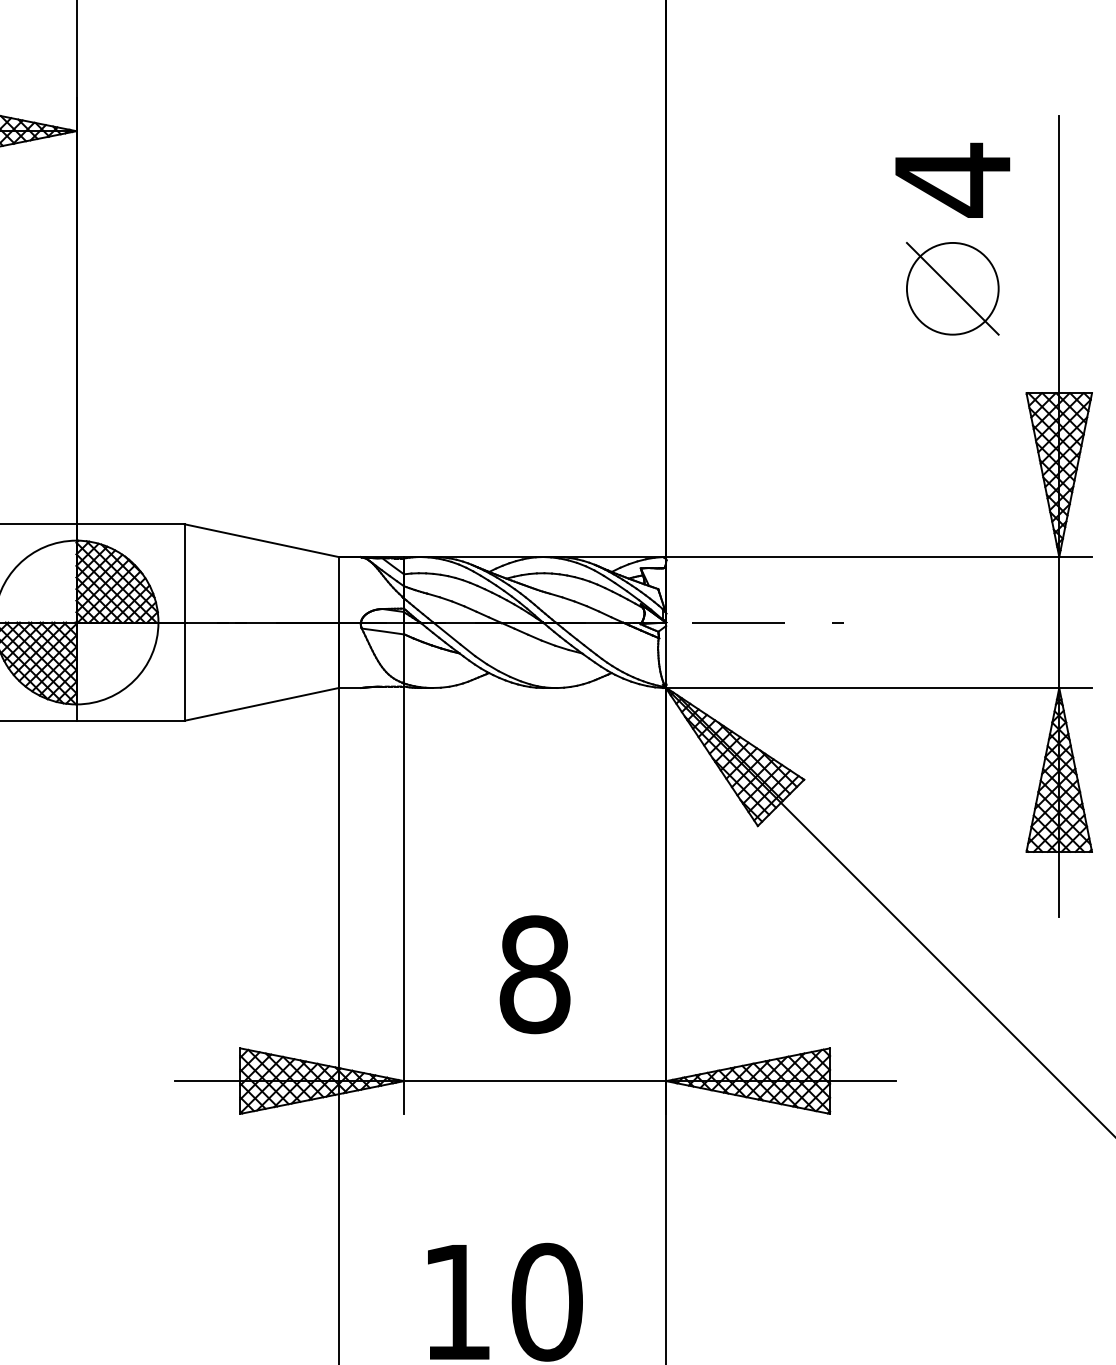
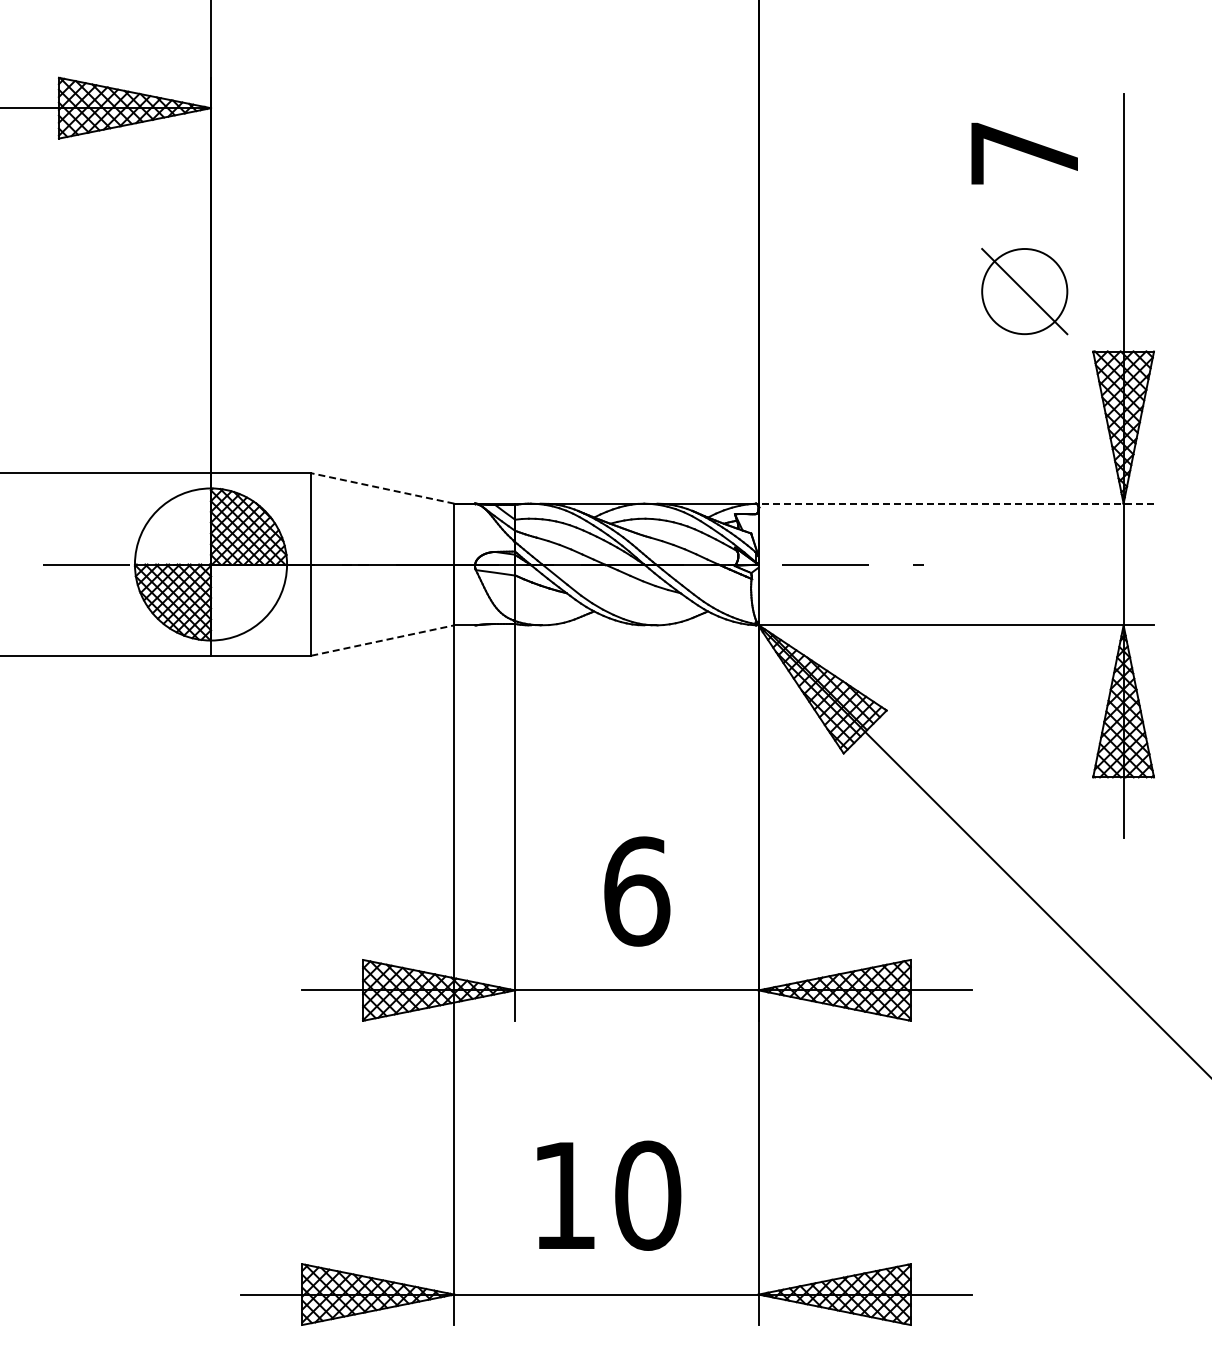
text: (952, 179) -> (1024, 153), 4 -> 7
part: (952, 288) -> (1024, 291), moved
line: (261, 540) -> (382, 488), solid -> dashed
line: (877, 556) -> (954, 503), solid -> dashed
line: (262, 704) -> (383, 640), solid -> dashed
text: (535, 974) -> (637, 891), 8 -> 6

